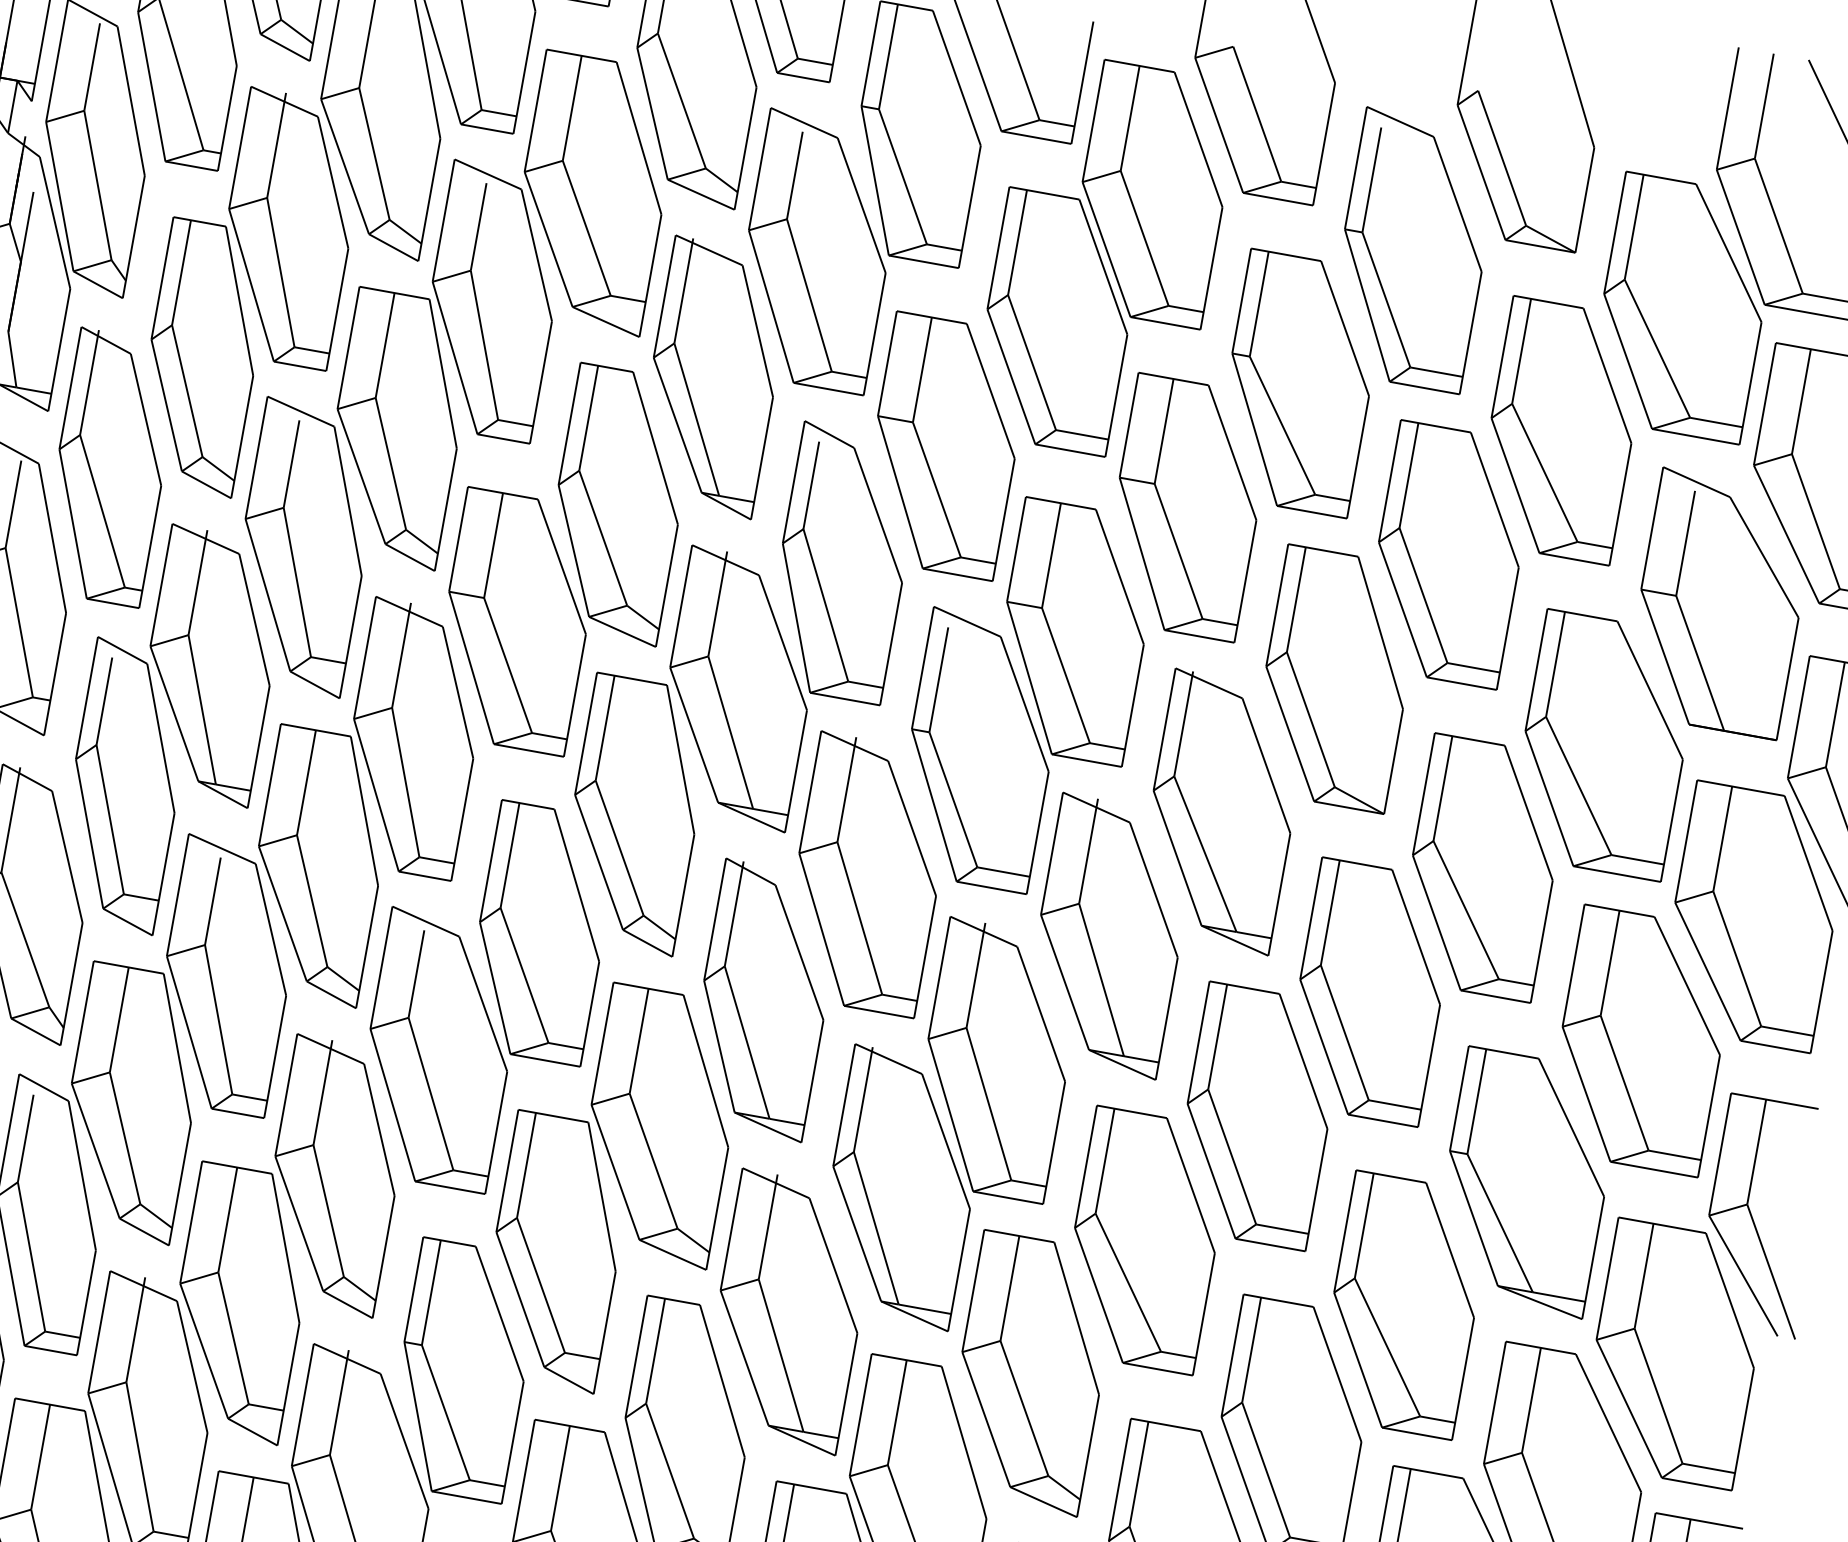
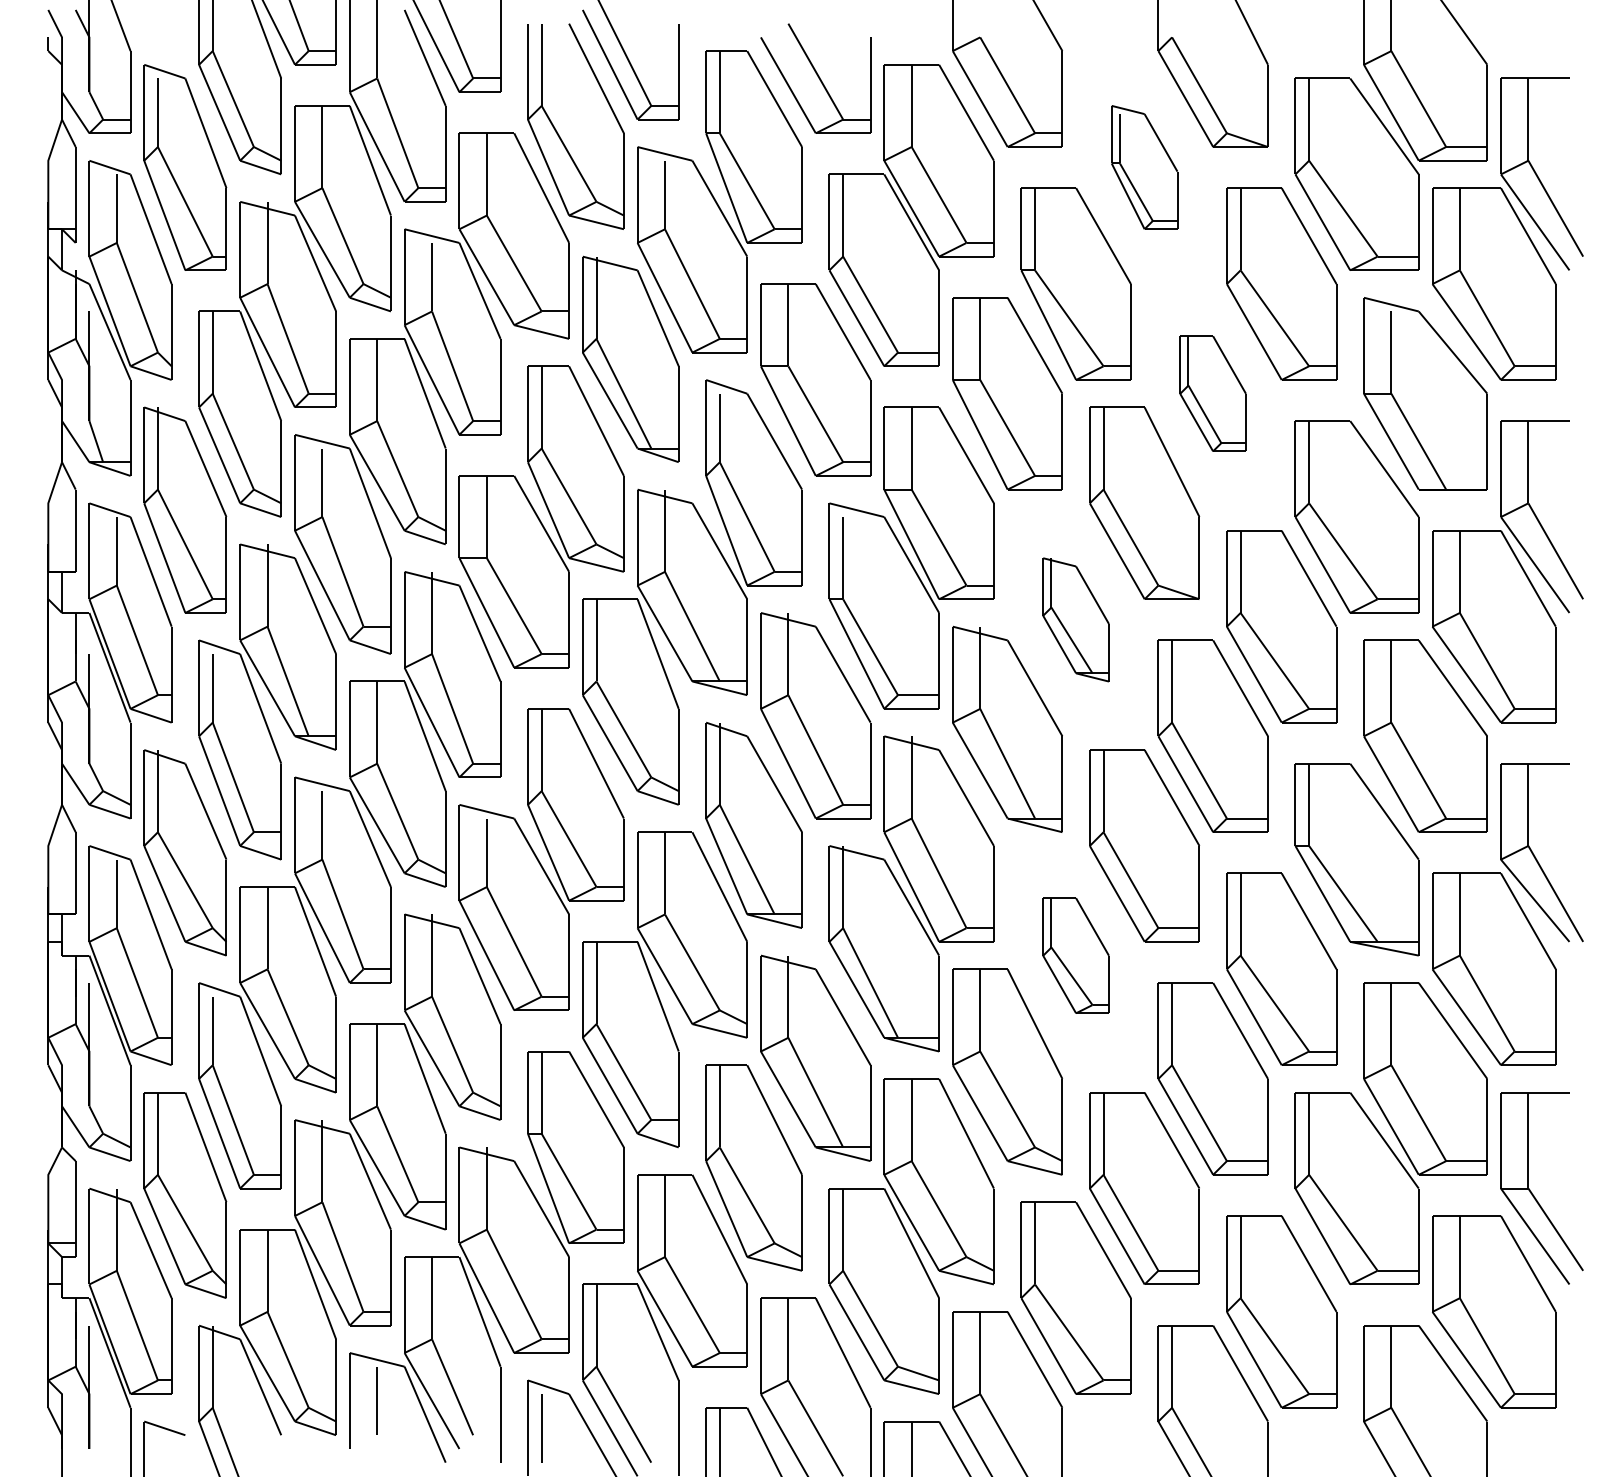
part: (1413, 250) -> (1144, 167), size x0.6
part: (1447, 554) -> (1212, 393), size x0.6
part: (1221, 811) -> (1075, 619), size x0.6
part: (1144, 1240) -> (1075, 955), size x0.6

